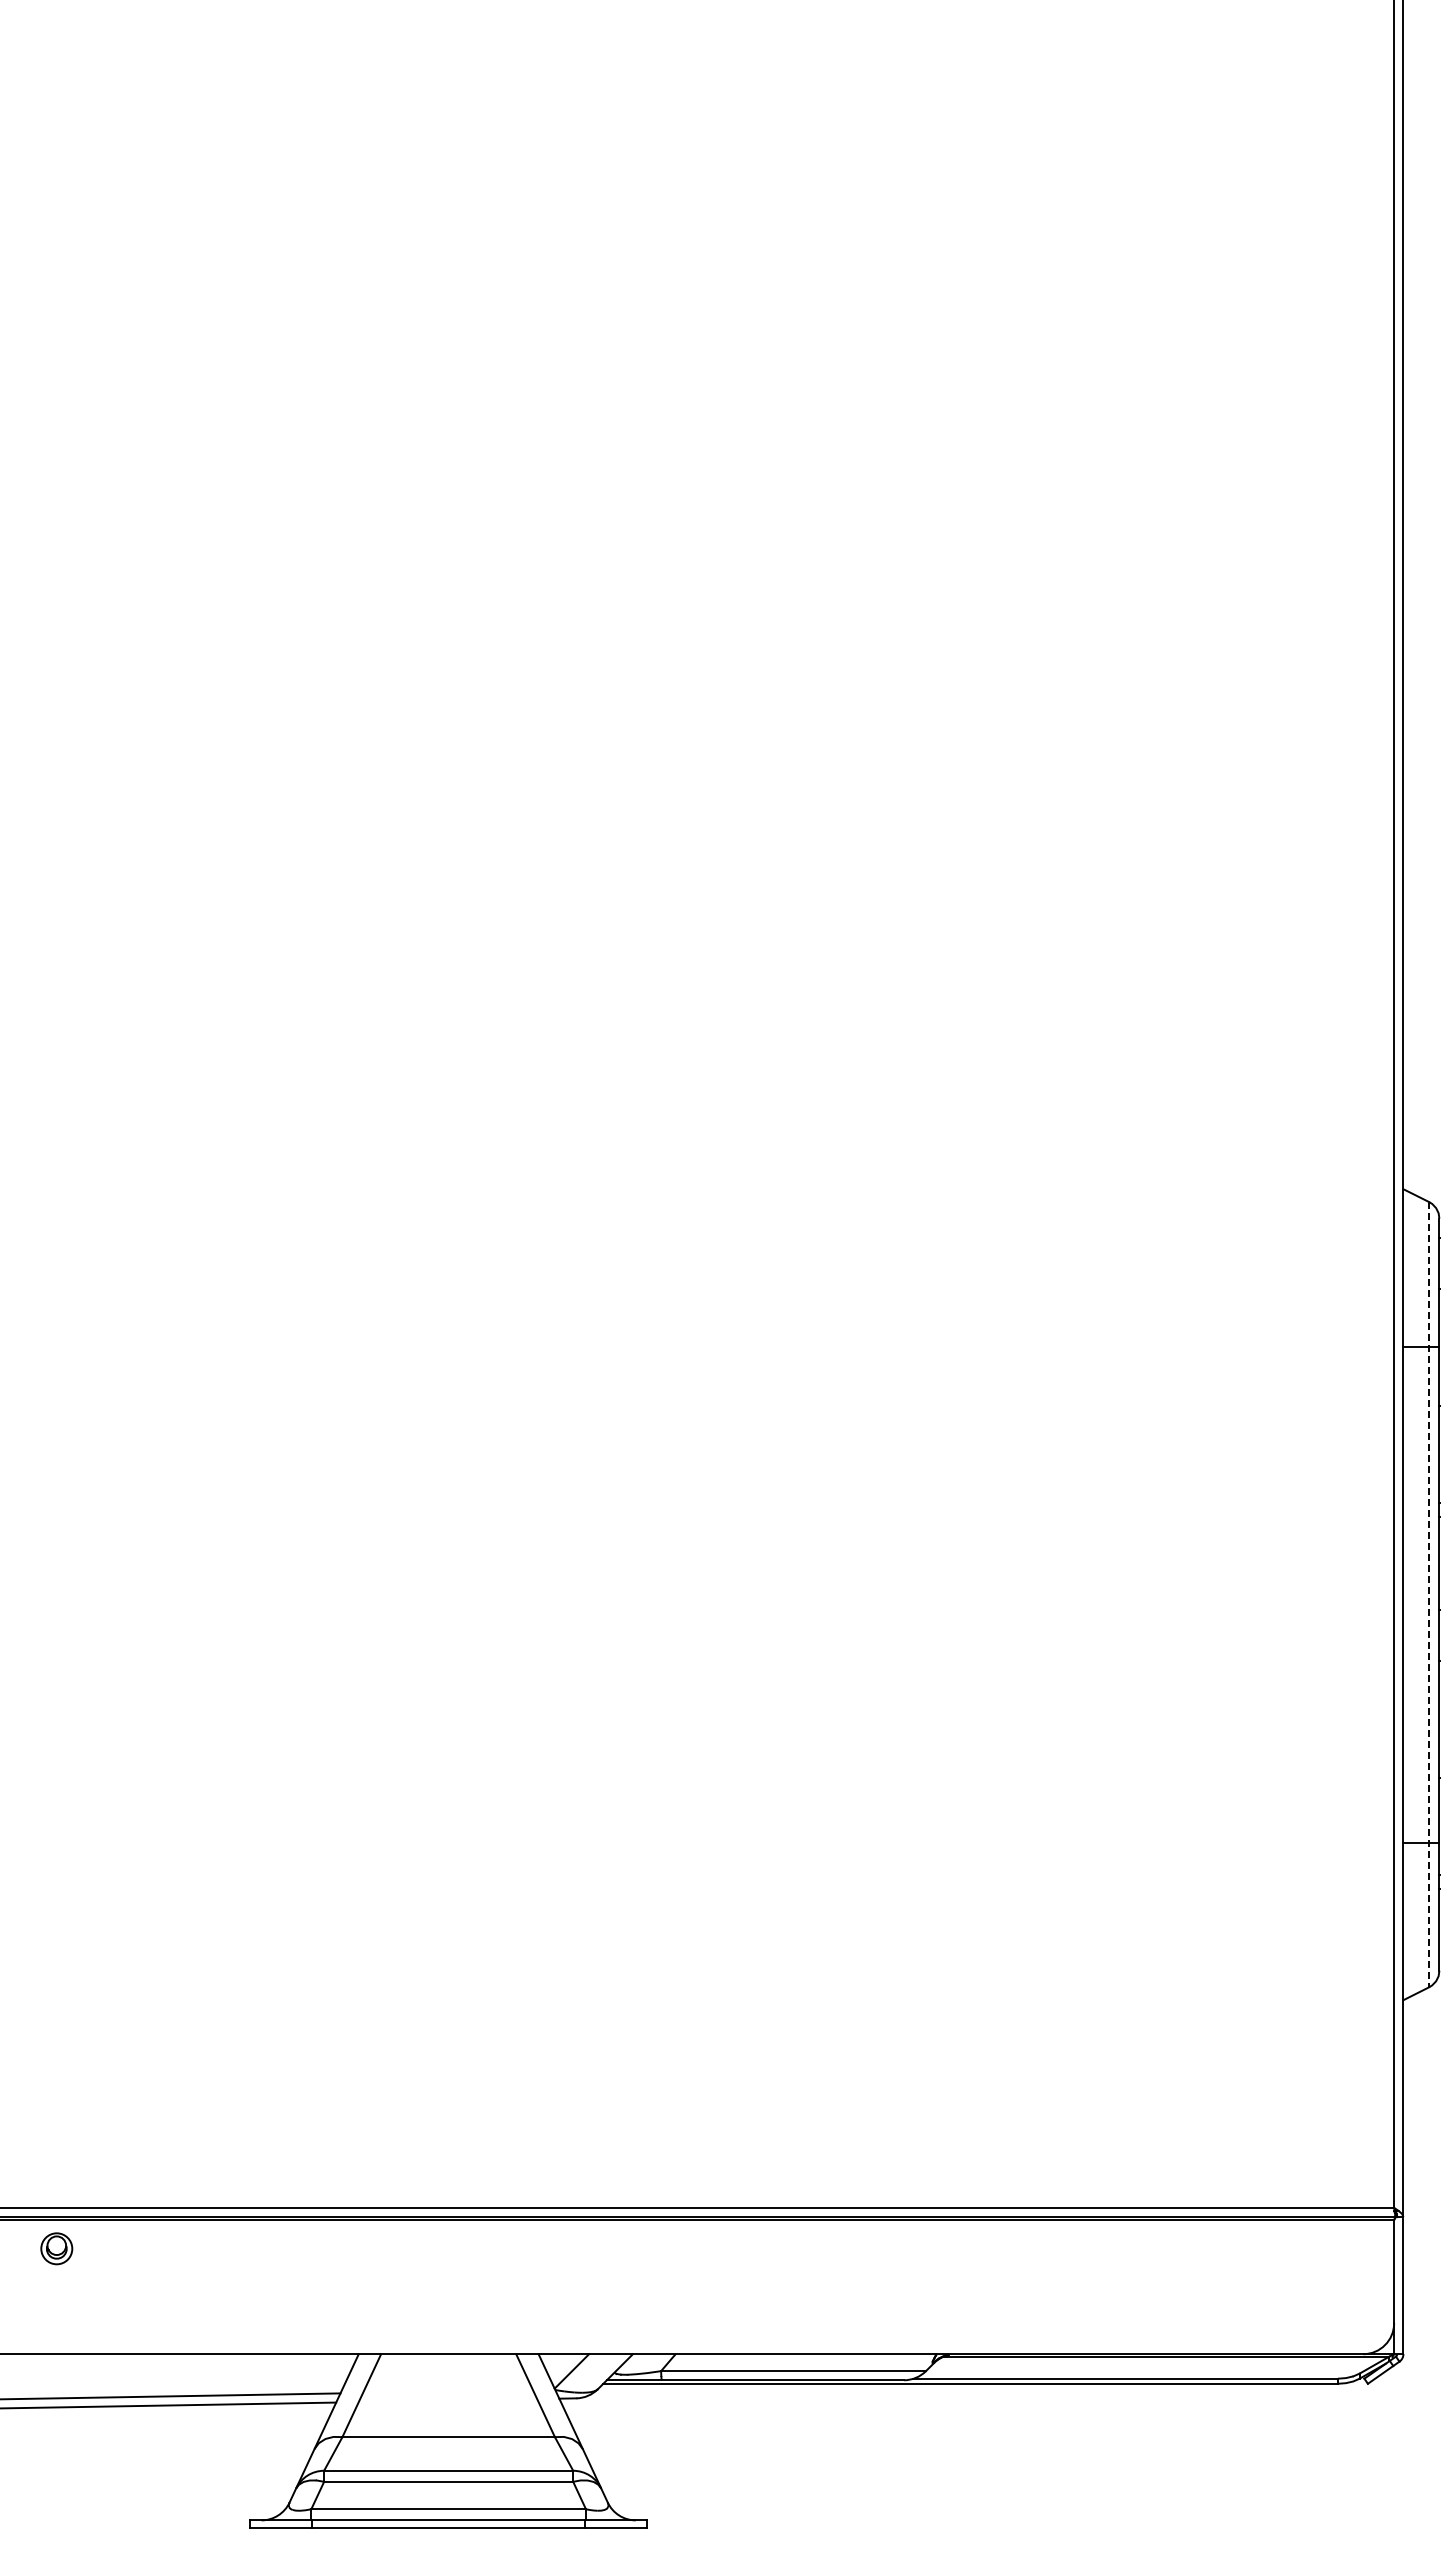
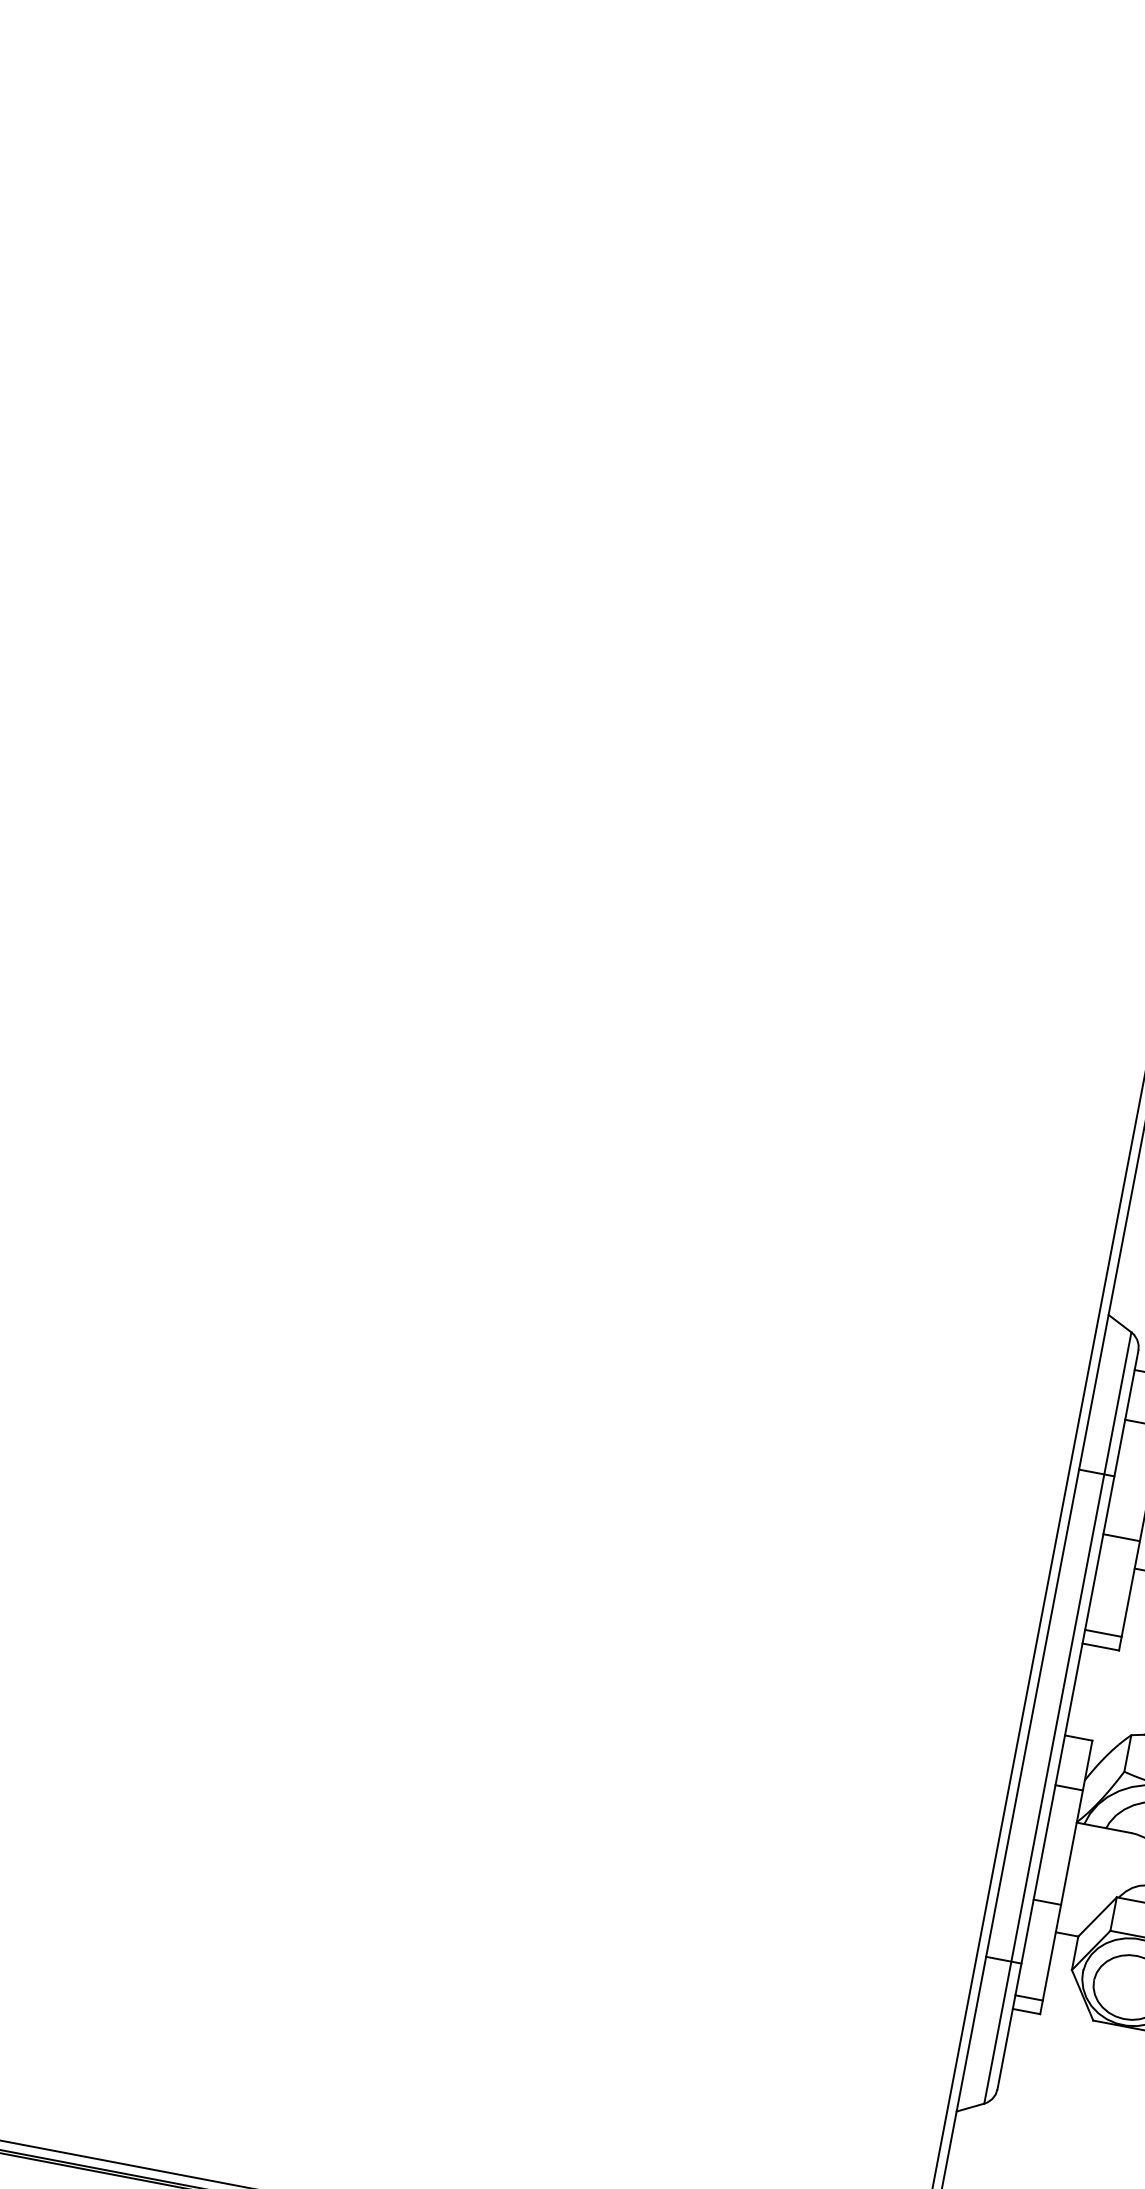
line: (1429, 1594) -> (1058, 1717), dashed -> solid

